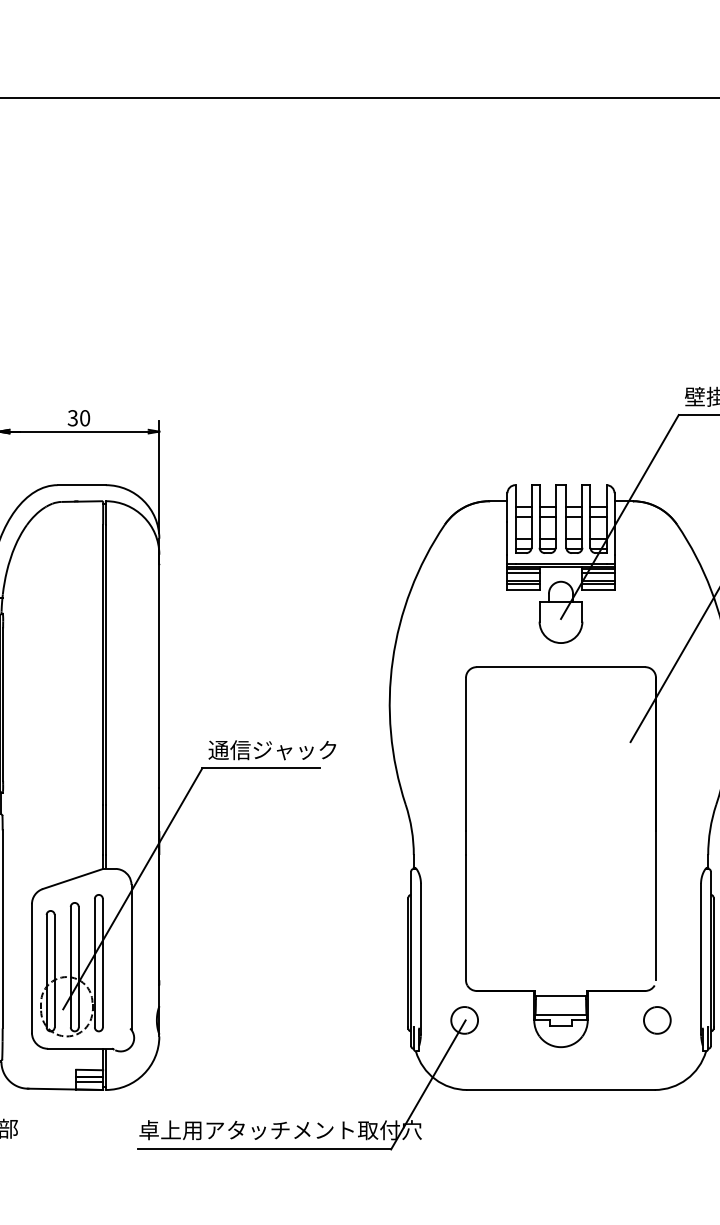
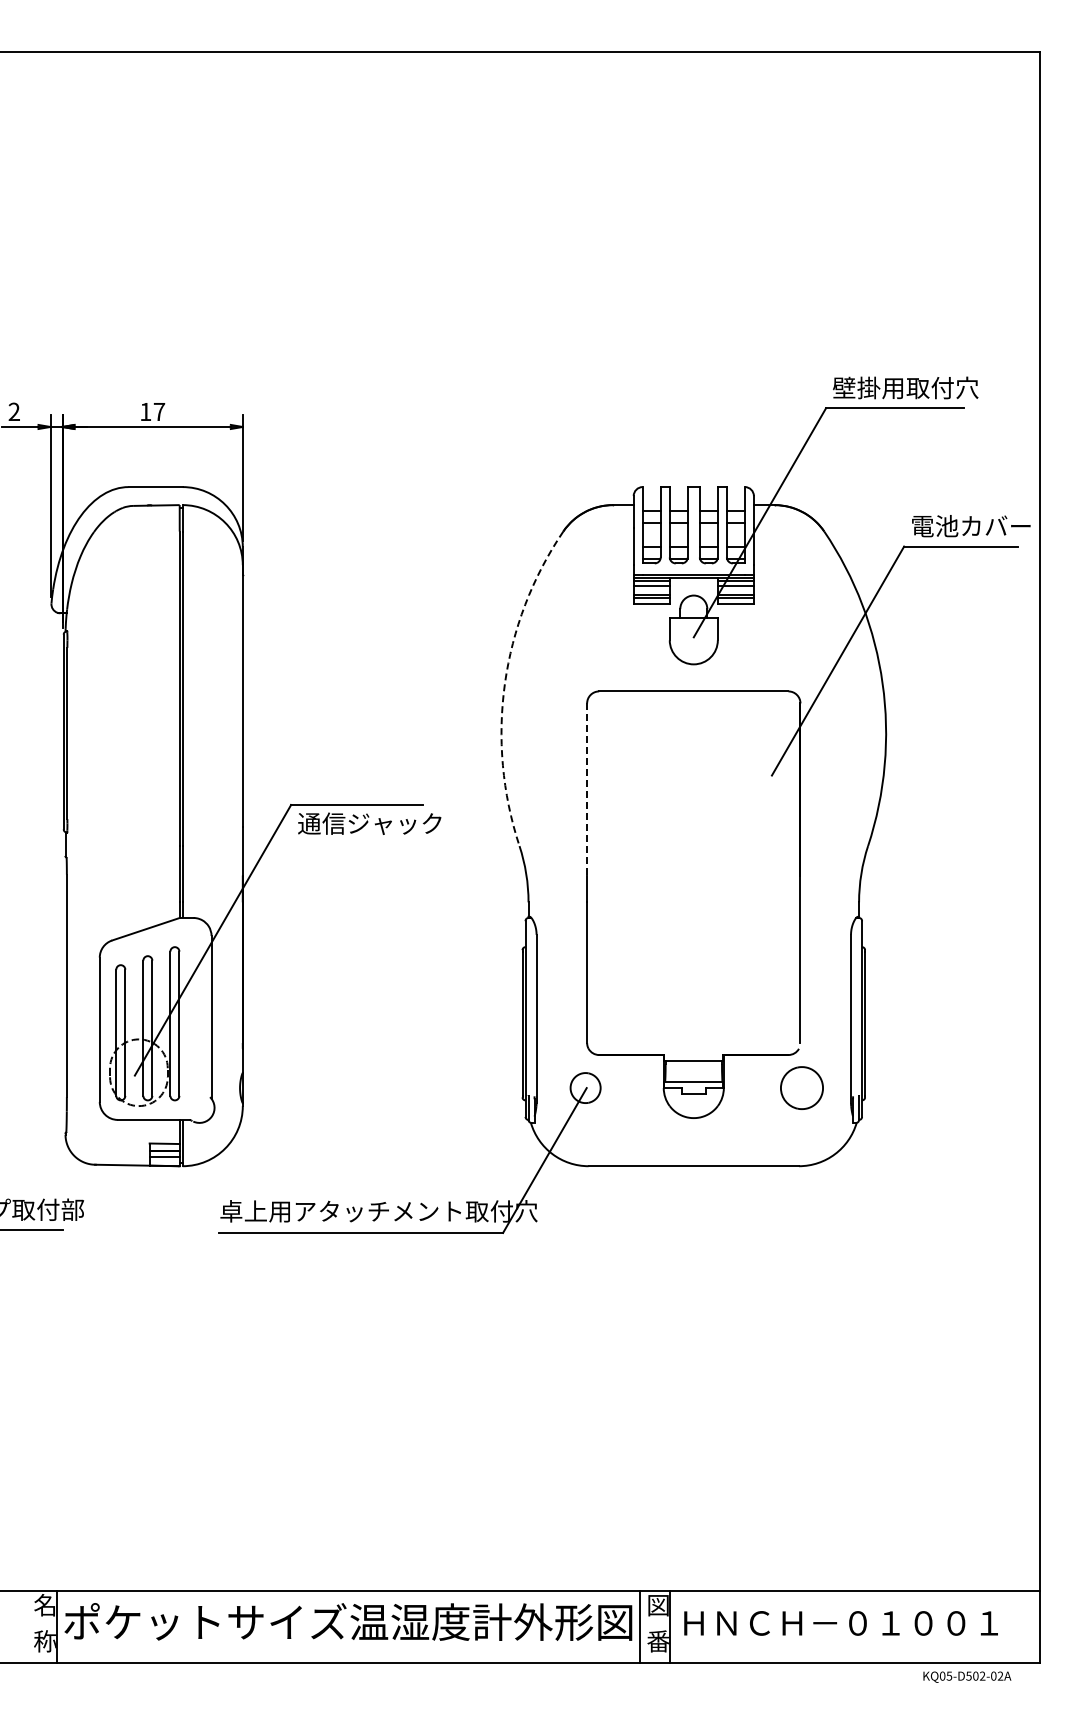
text: (78, 417) -> (152, 411), 30 -> 17
arc: (392, 660) -> (504, 683), solid -> dashed
text: (272, 750) -> (369, 823), moved
line: (466, 754) -> (587, 789), solid -> dashed
part: (656, 1019) -> (801, 1087), size x1.4

